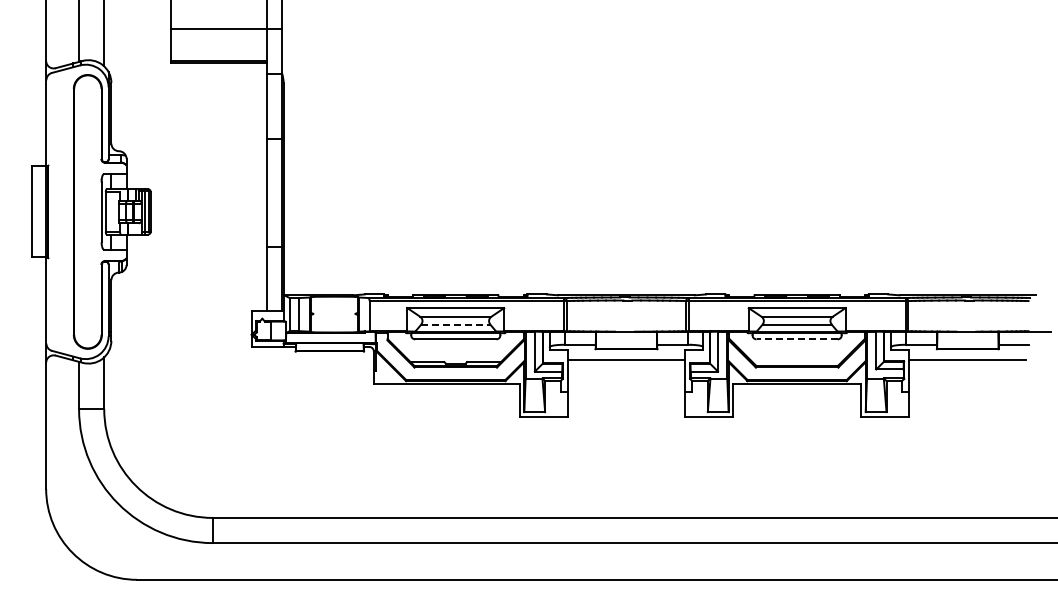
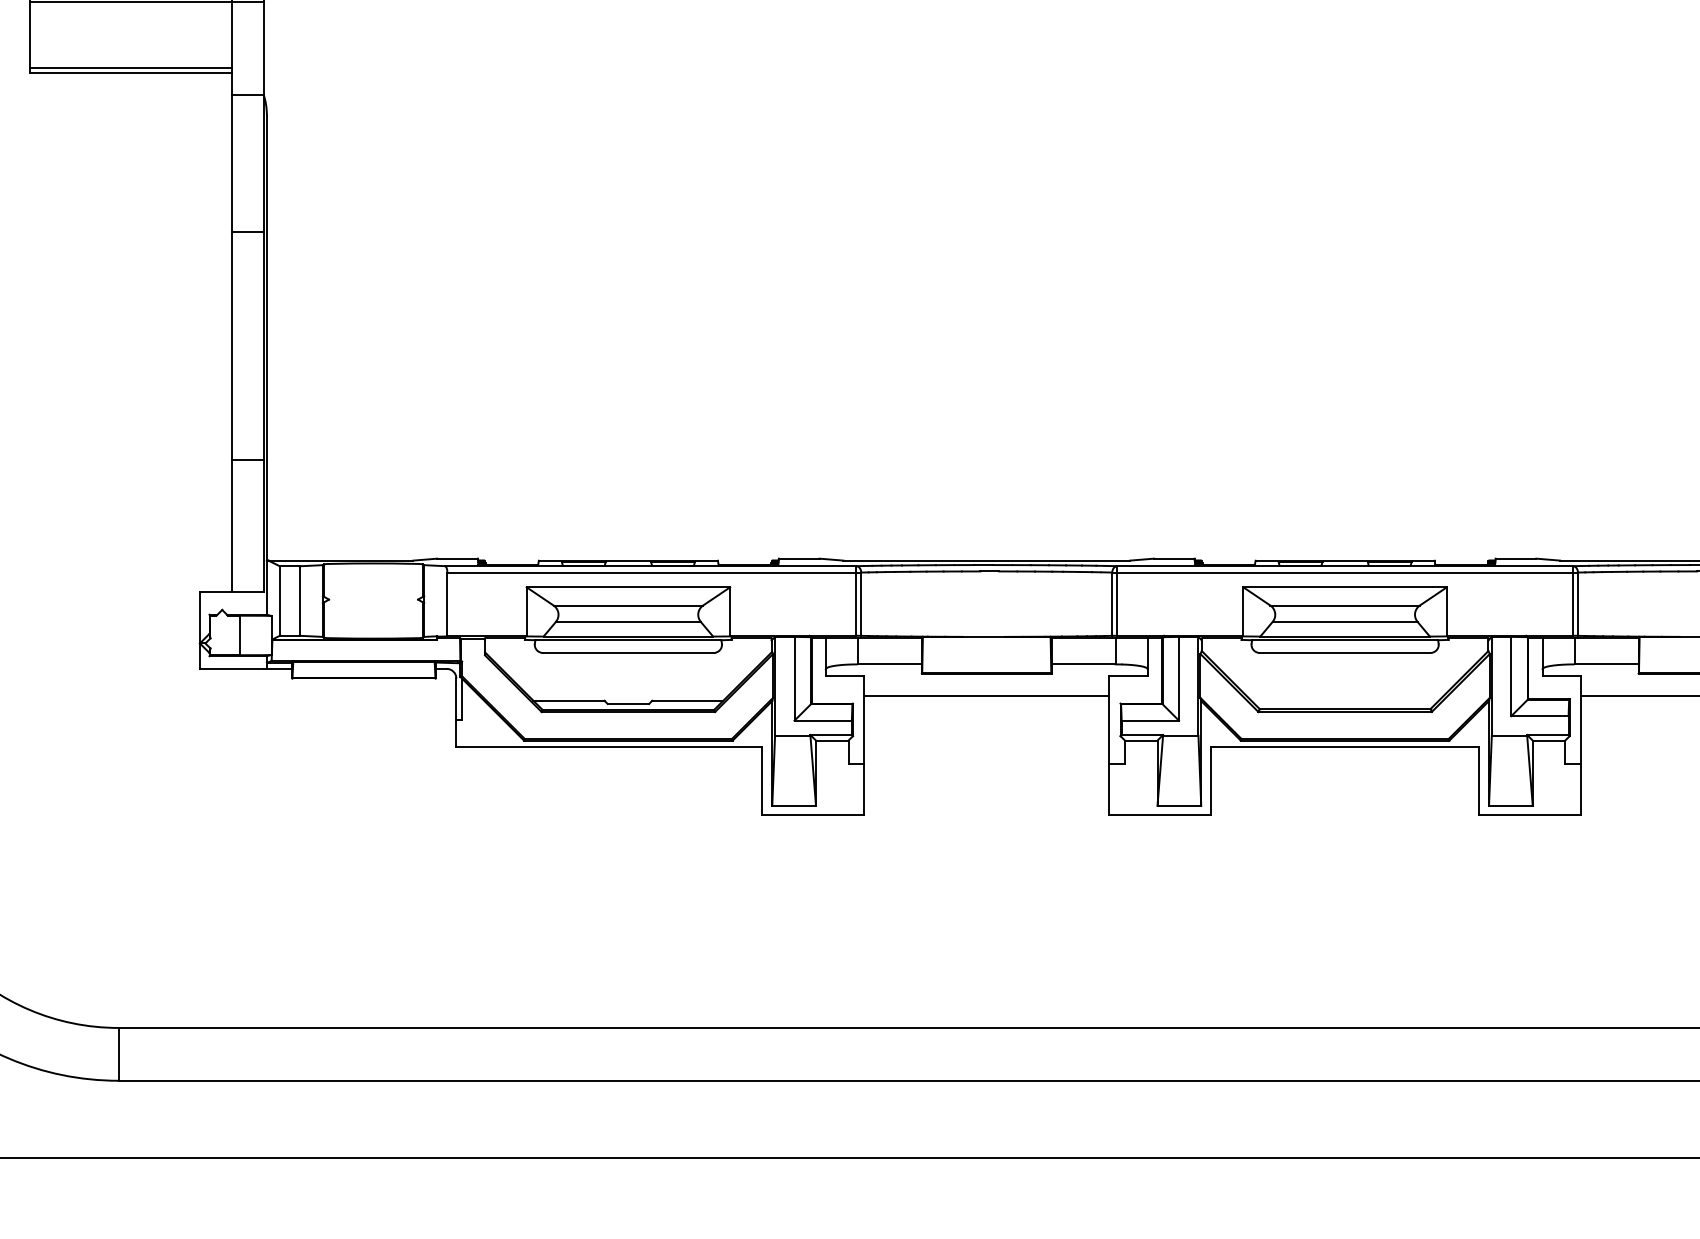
line: (455, 324) -> (627, 621), dashed -> solid
line: (797, 339) -> (1345, 653), dashed -> solid

